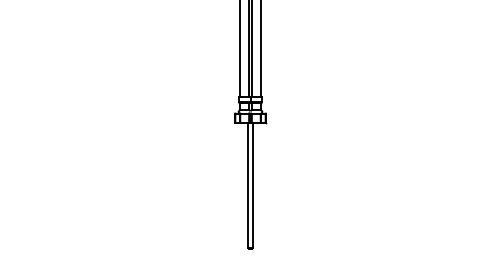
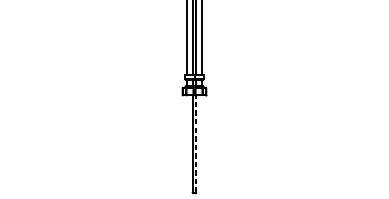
line: (252, 185) -> (196, 144), solid -> dashed

